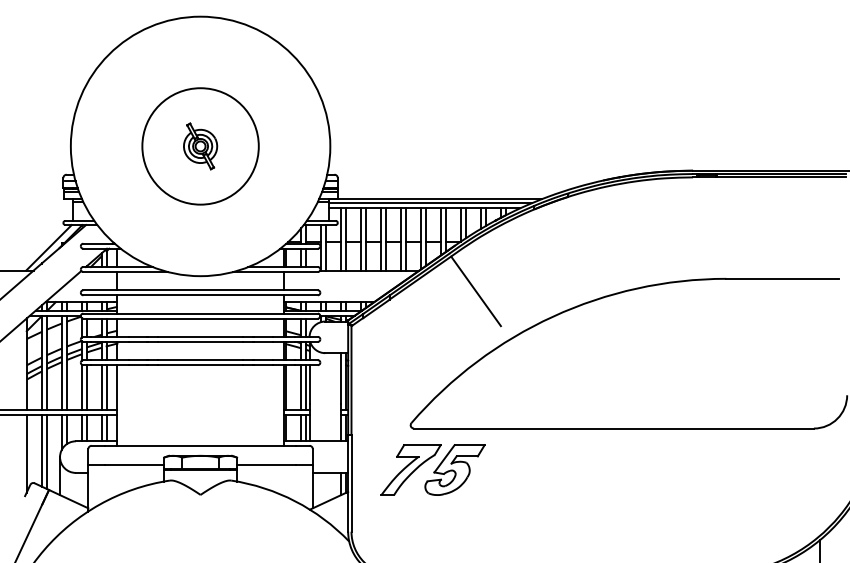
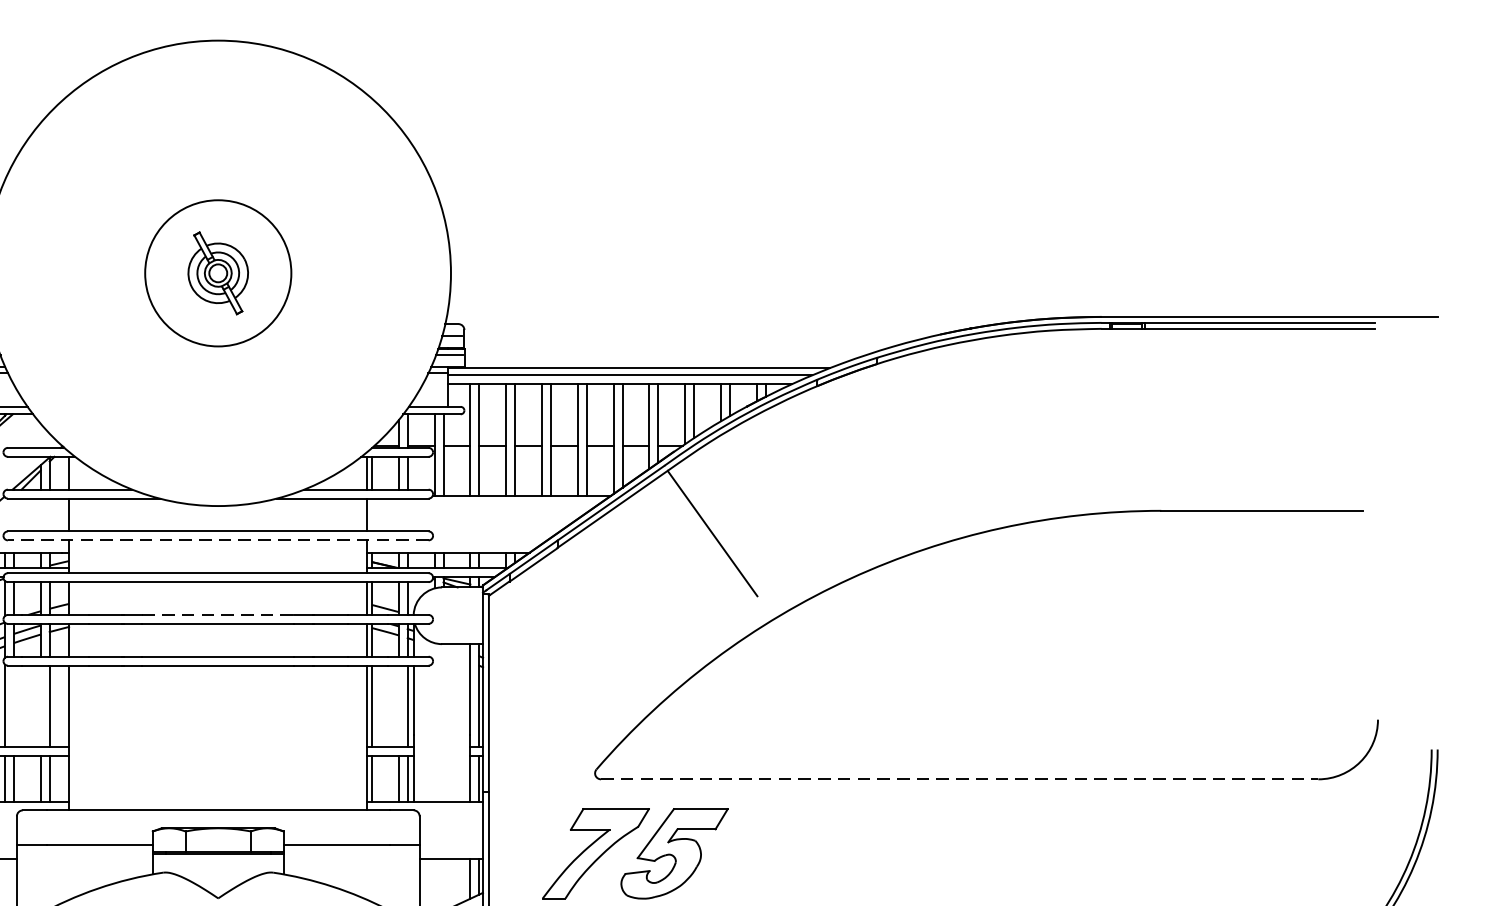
circle: (200, 146) -> (218, 273), size x0.7
line: (200, 295) -> (218, 540), solid -> dashed
line: (201, 336) -> (219, 614), solid -> dashed
line: (86, 387) -> (13, 705), removed
line: (101, 387) -> (40, 705), removed
line: (301, 387) -> (399, 705), removed
line: (613, 428) -> (958, 779), solid -> dashed

